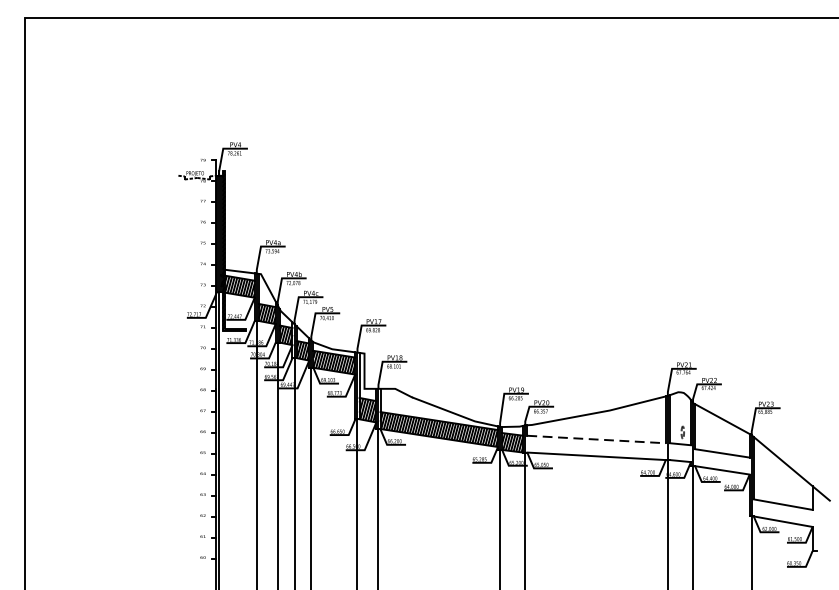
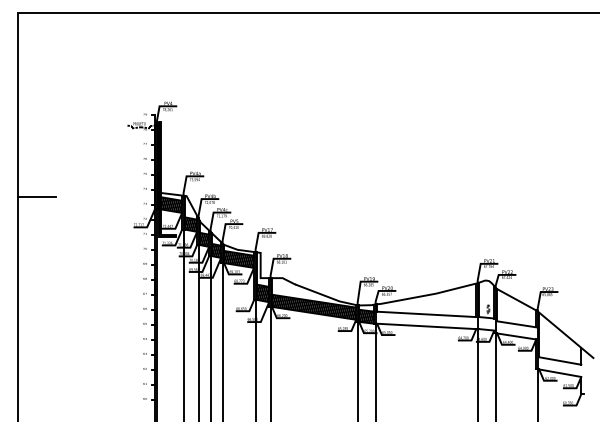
line: (51, 276) -> (36, 197), added
line: (596, 439) -> (426, 314), dashed -> solid

